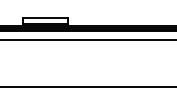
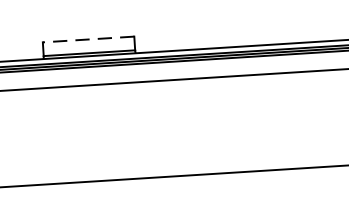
line: (45, 17) -> (88, 39), solid -> dashed

